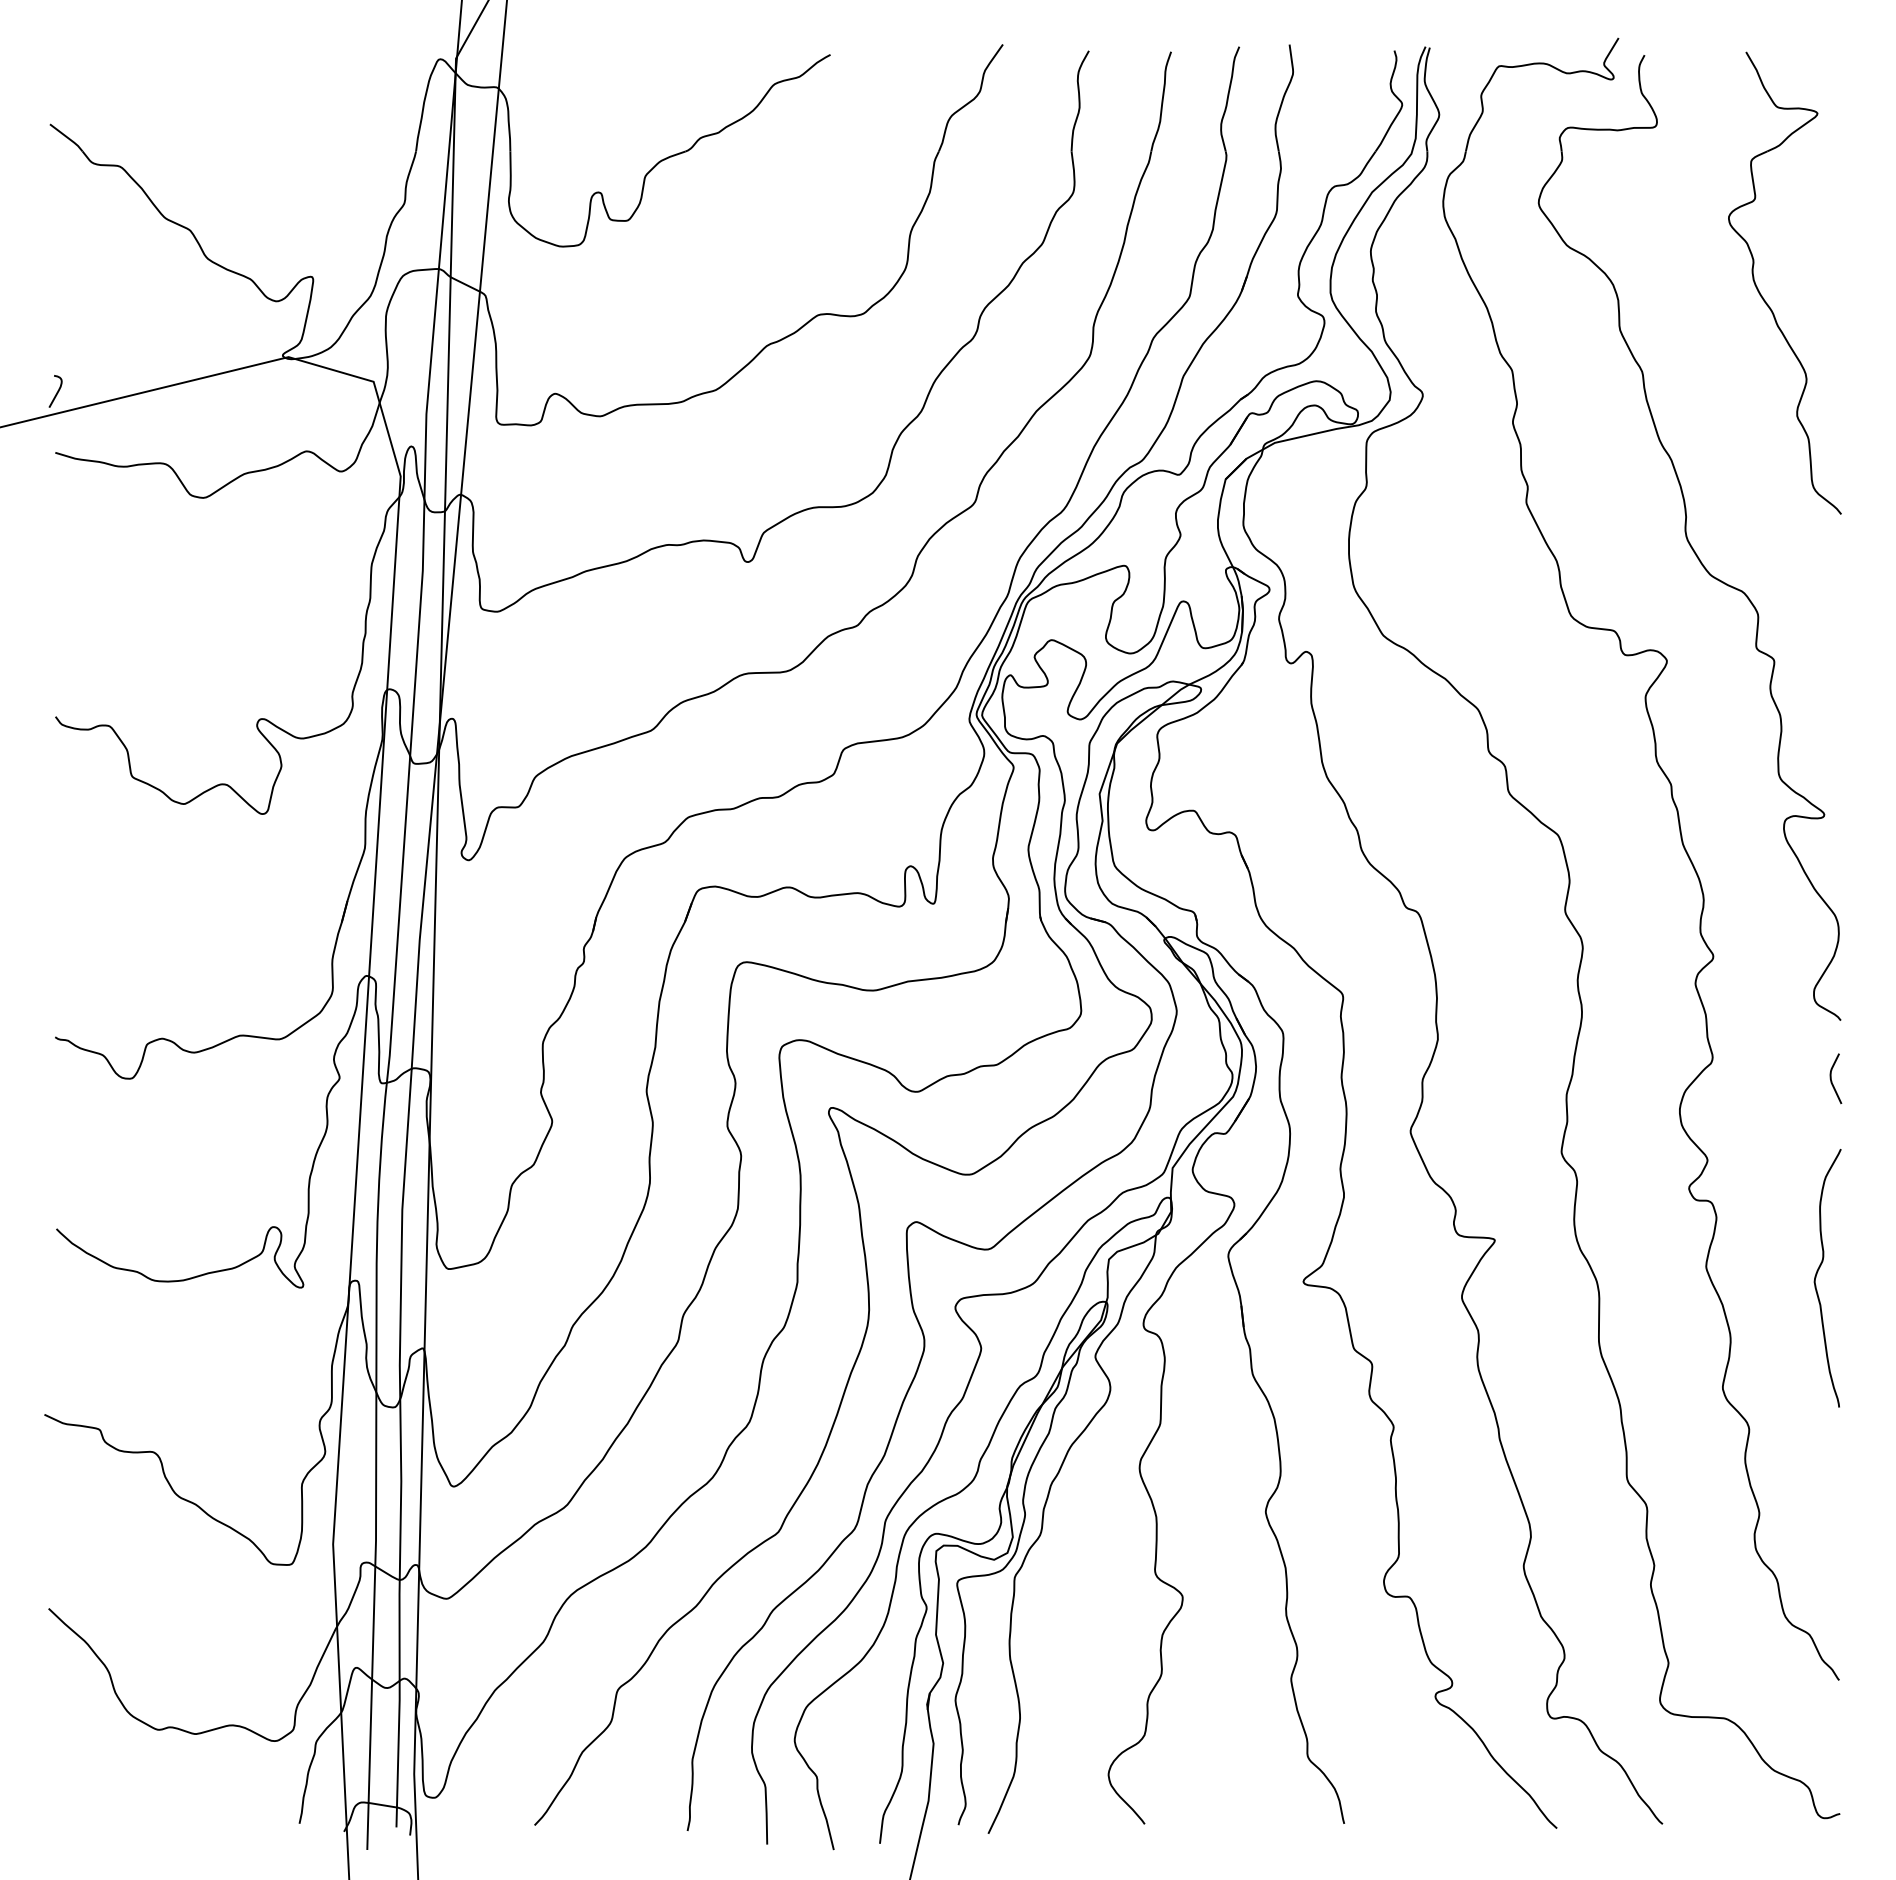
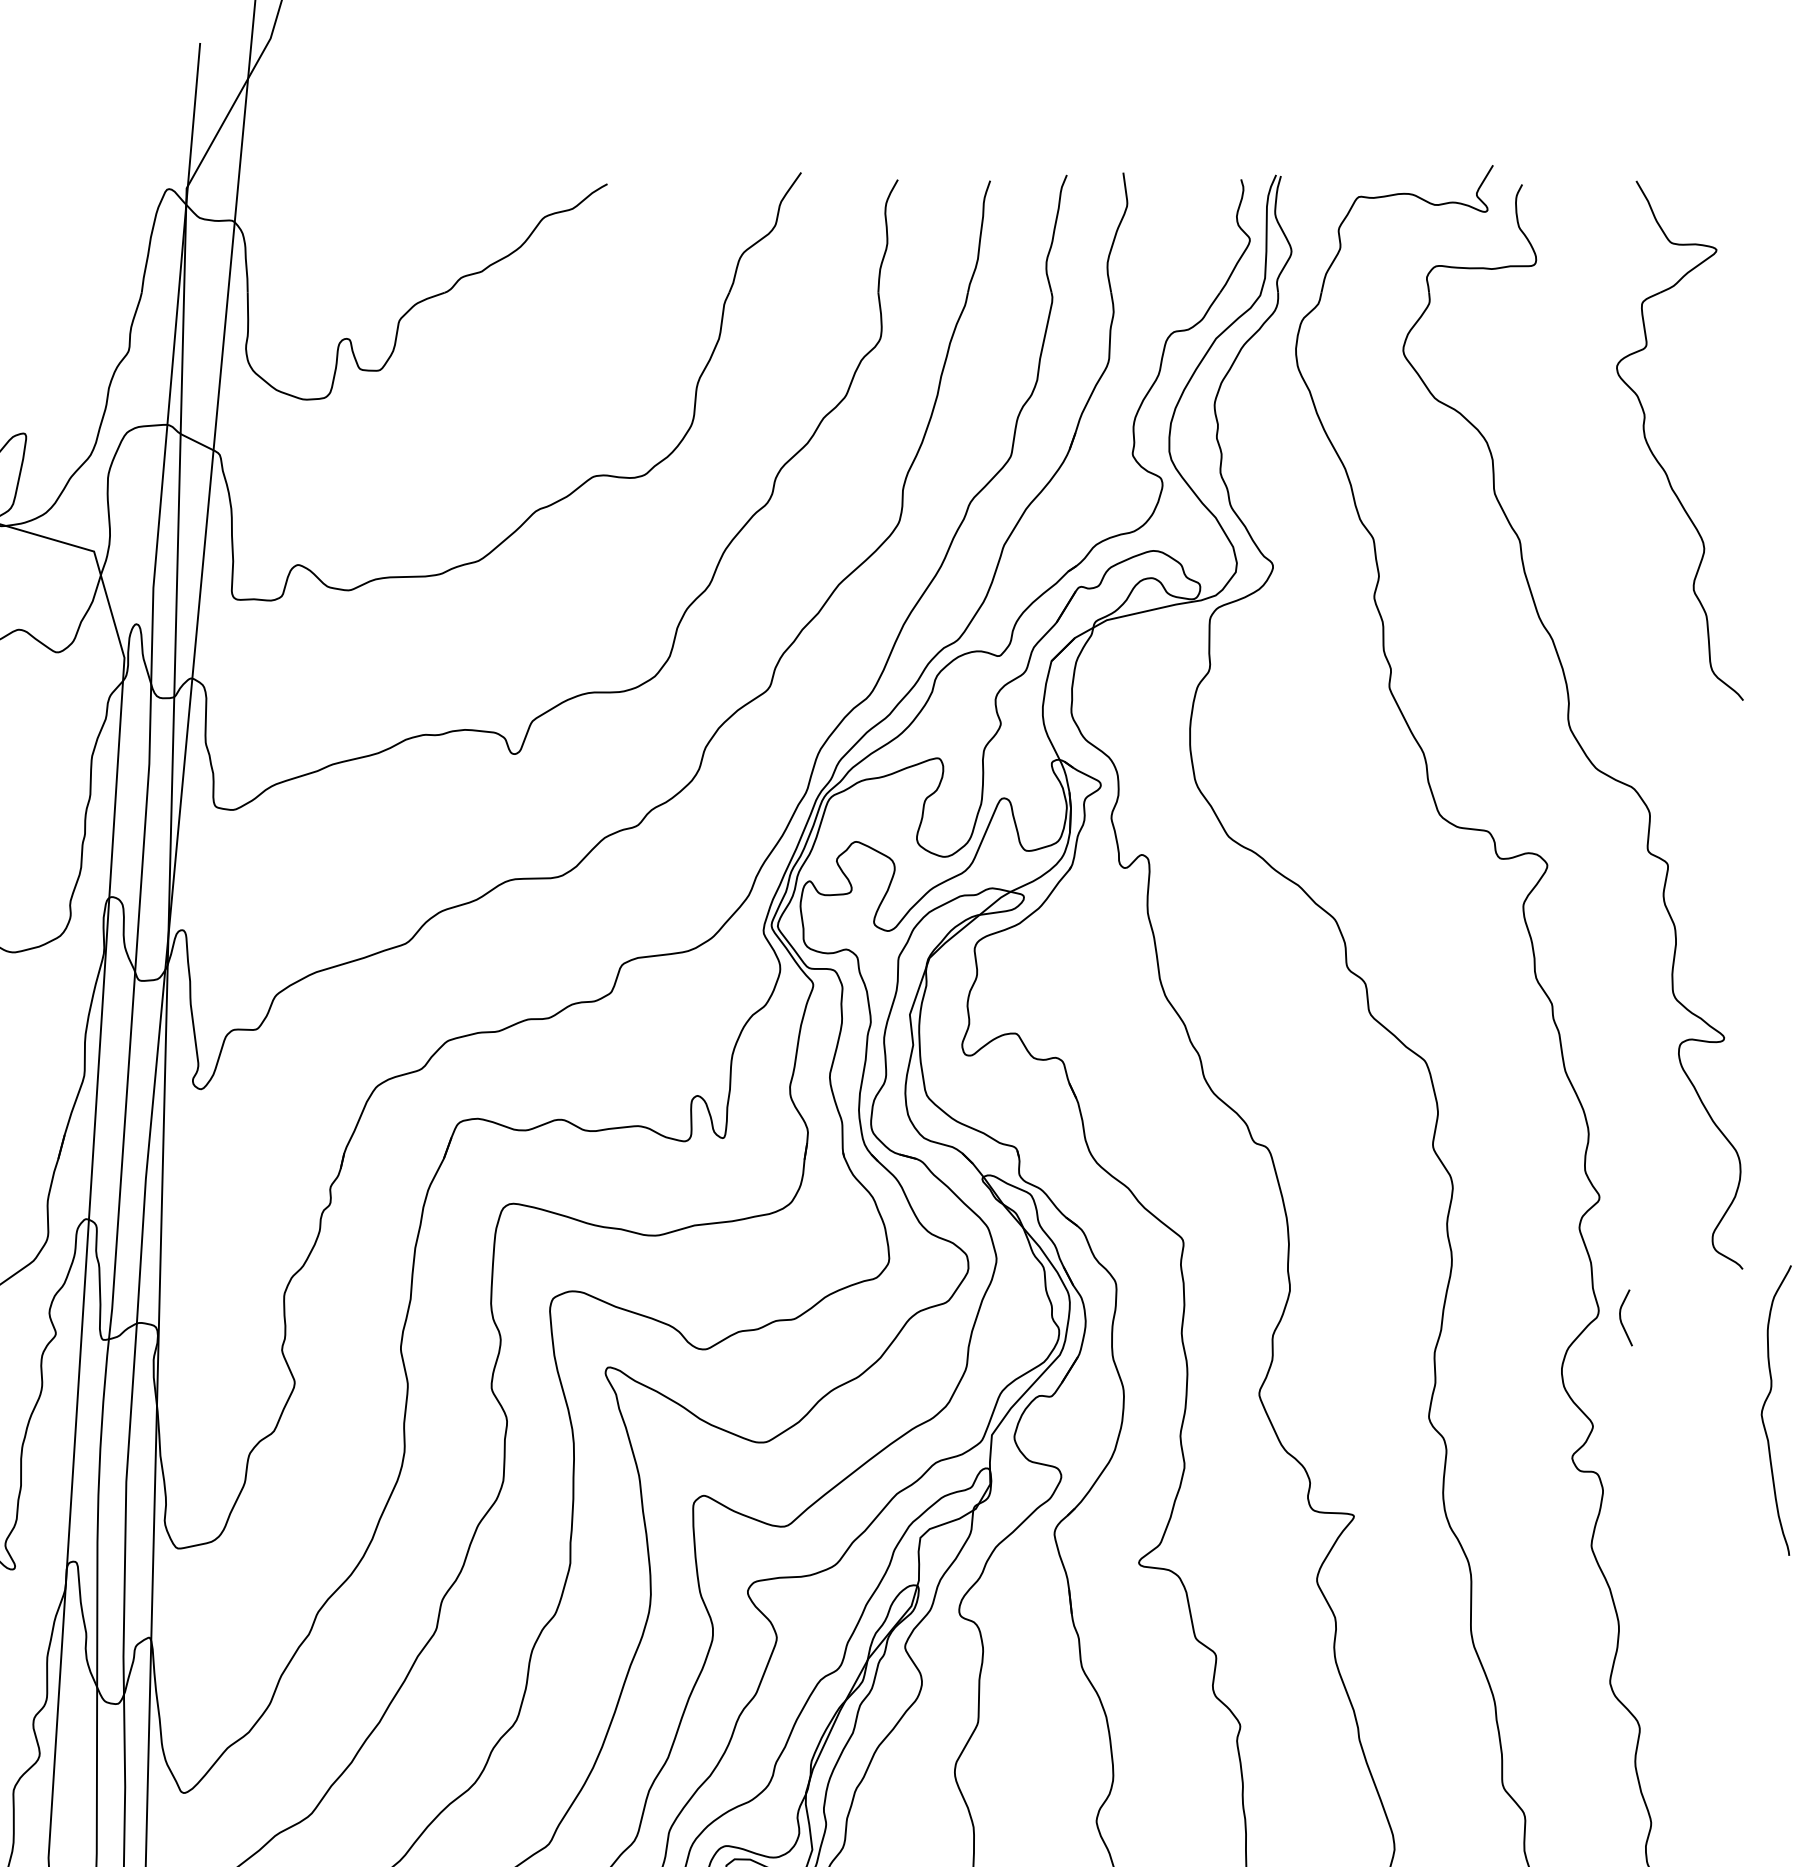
curve: (1831, 1078) -> (1621, 1317), moved
curve: (1817, 1274) -> (1764, 1406), moved

